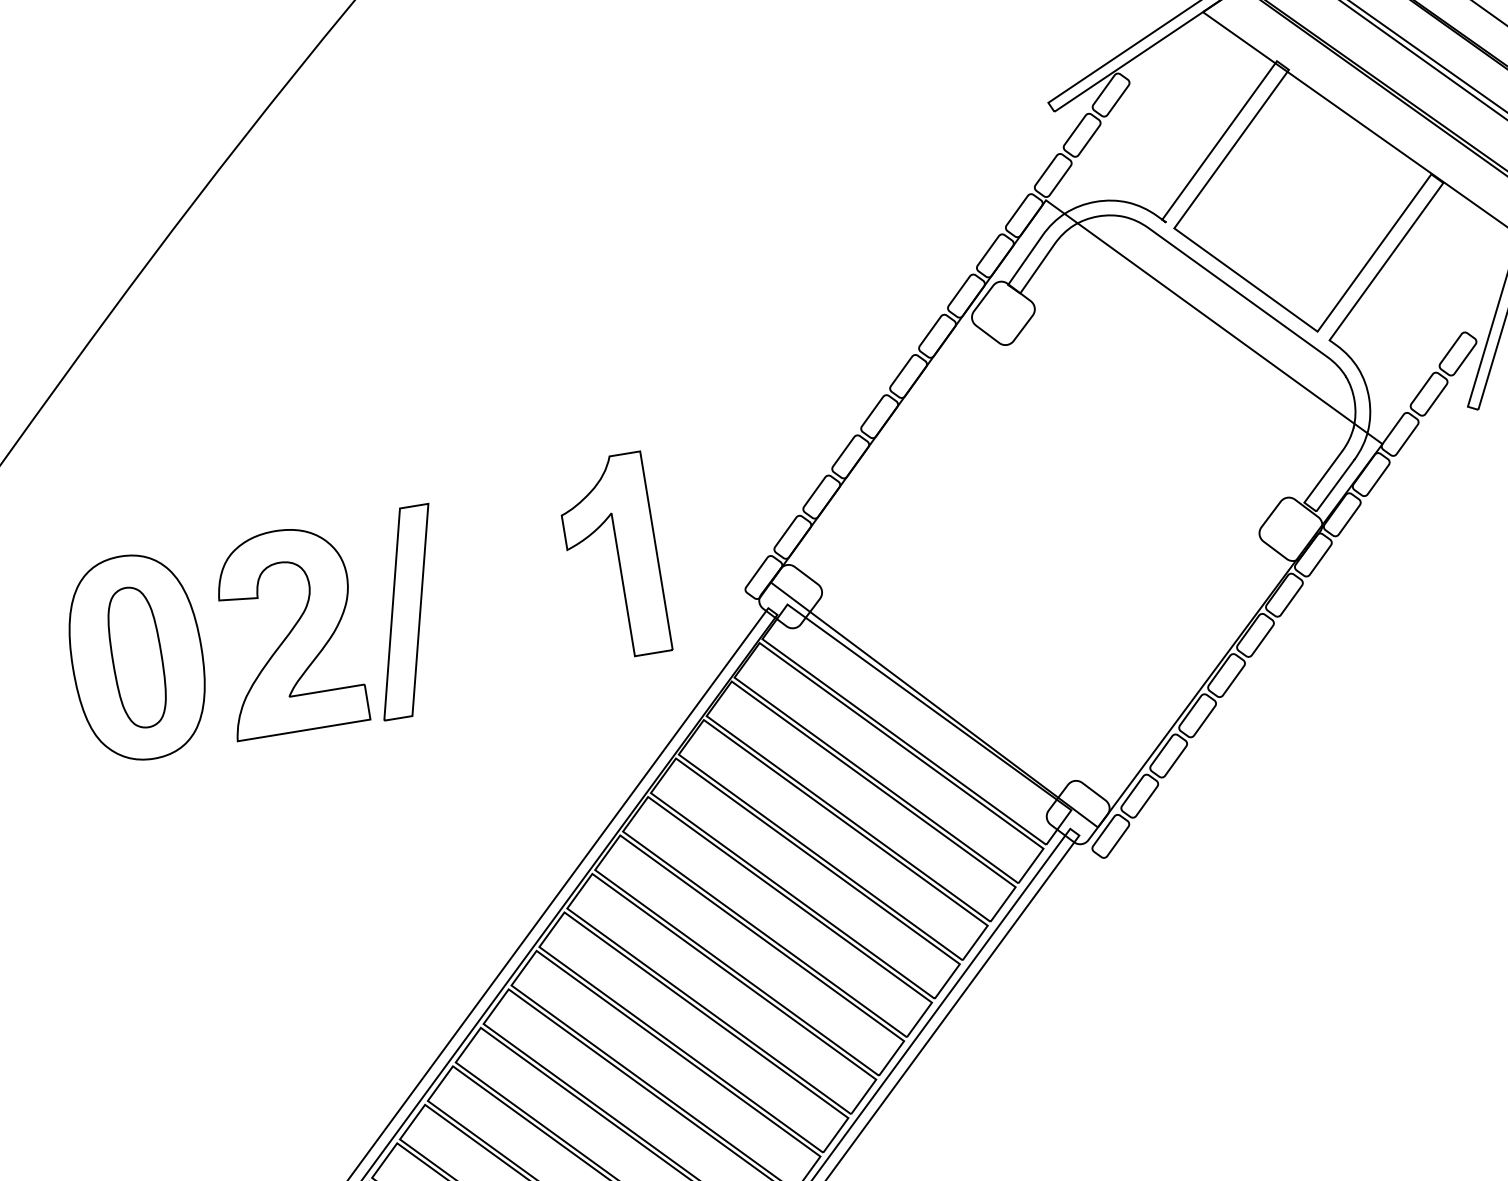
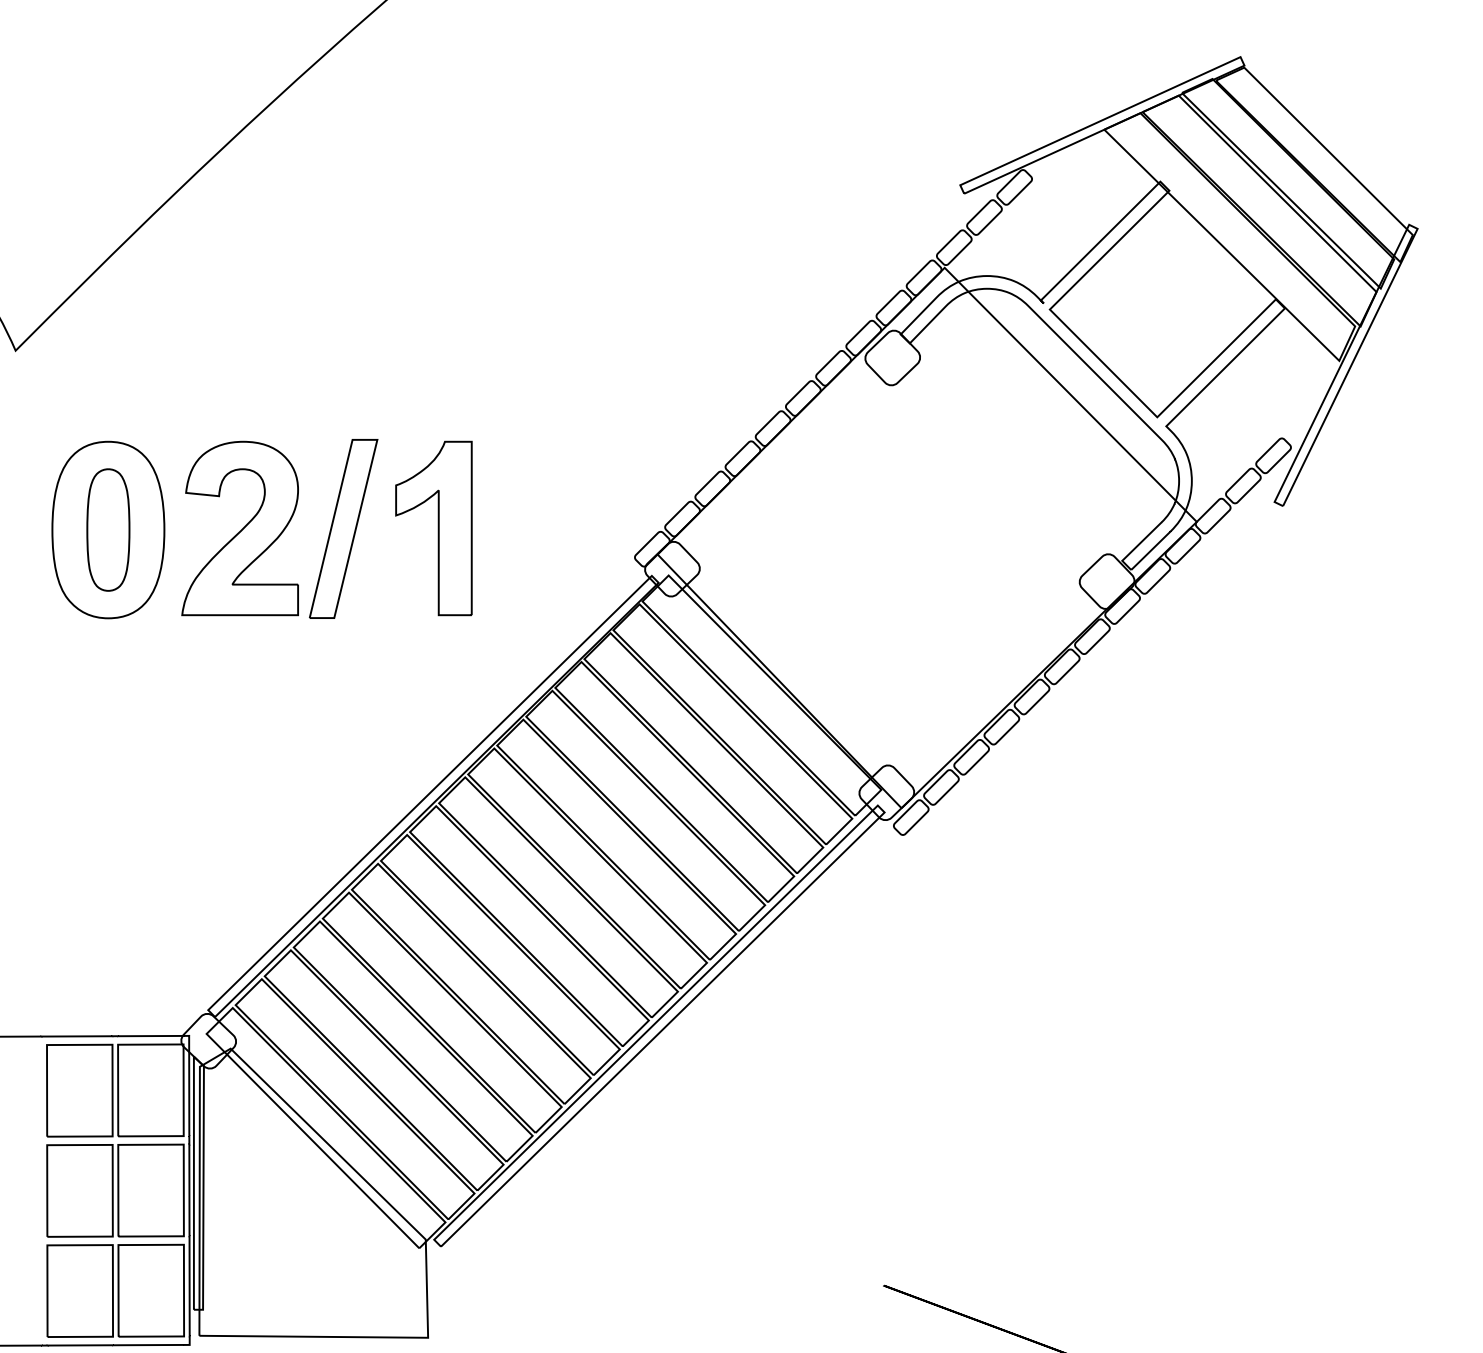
part: (612, 557) -> (433, 528), moved

